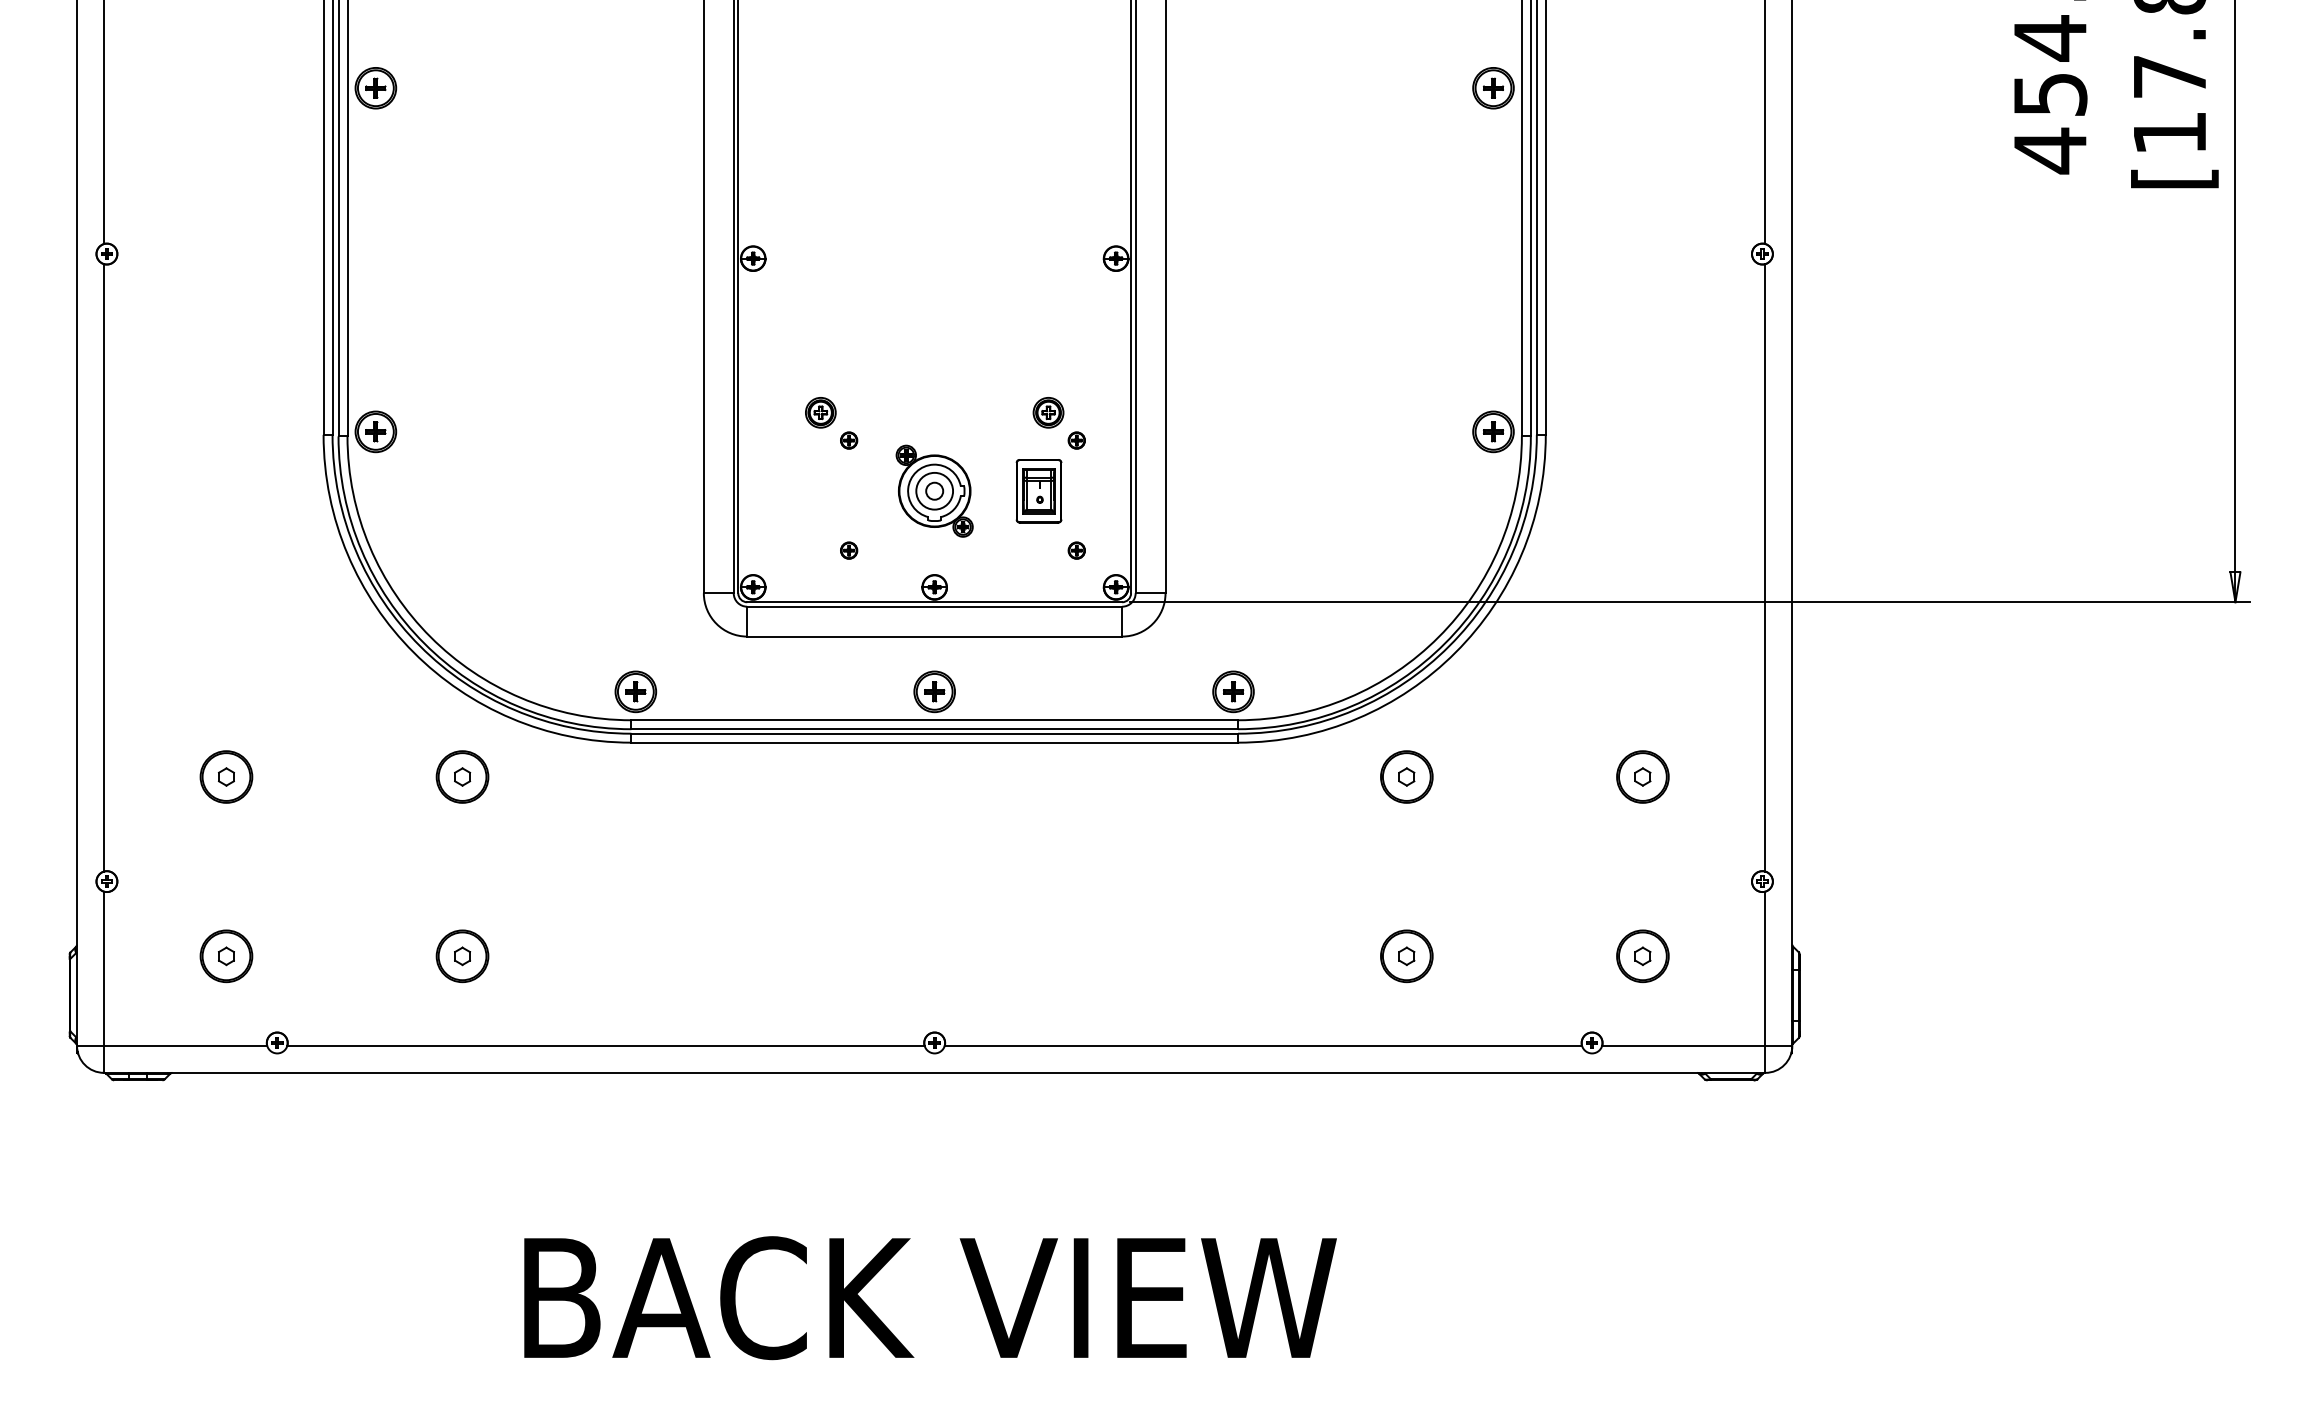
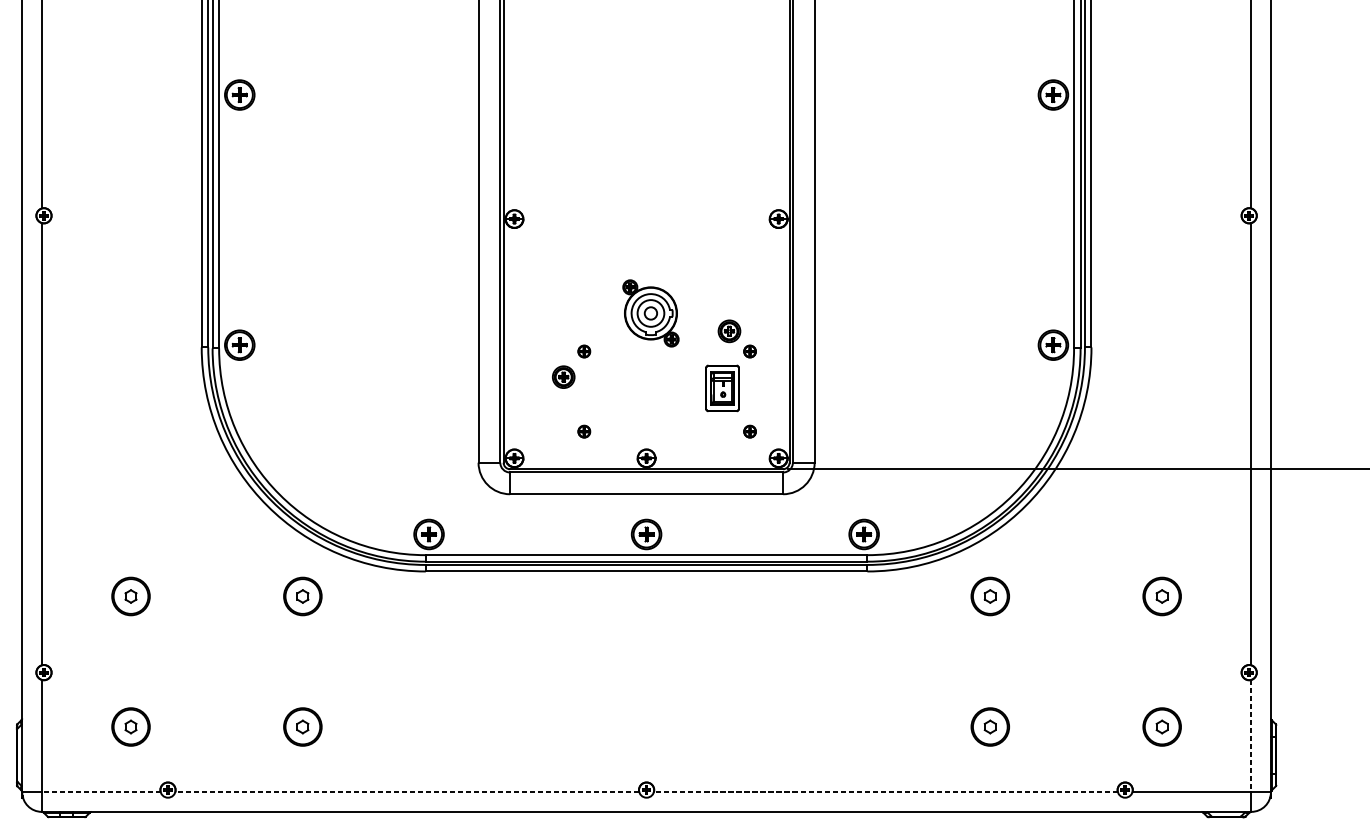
part: (820, 412) -> (563, 376), moved
part: (934, 490) -> (650, 312), moved
line: (1765, 969) -> (1251, 736), solid -> dashed
line: (185, 1045) -> (101, 791), solid -> dashed
line: (605, 1045) -> (406, 791), solid -> dashed
line: (1263, 1045) -> (885, 791), solid -> dashed

